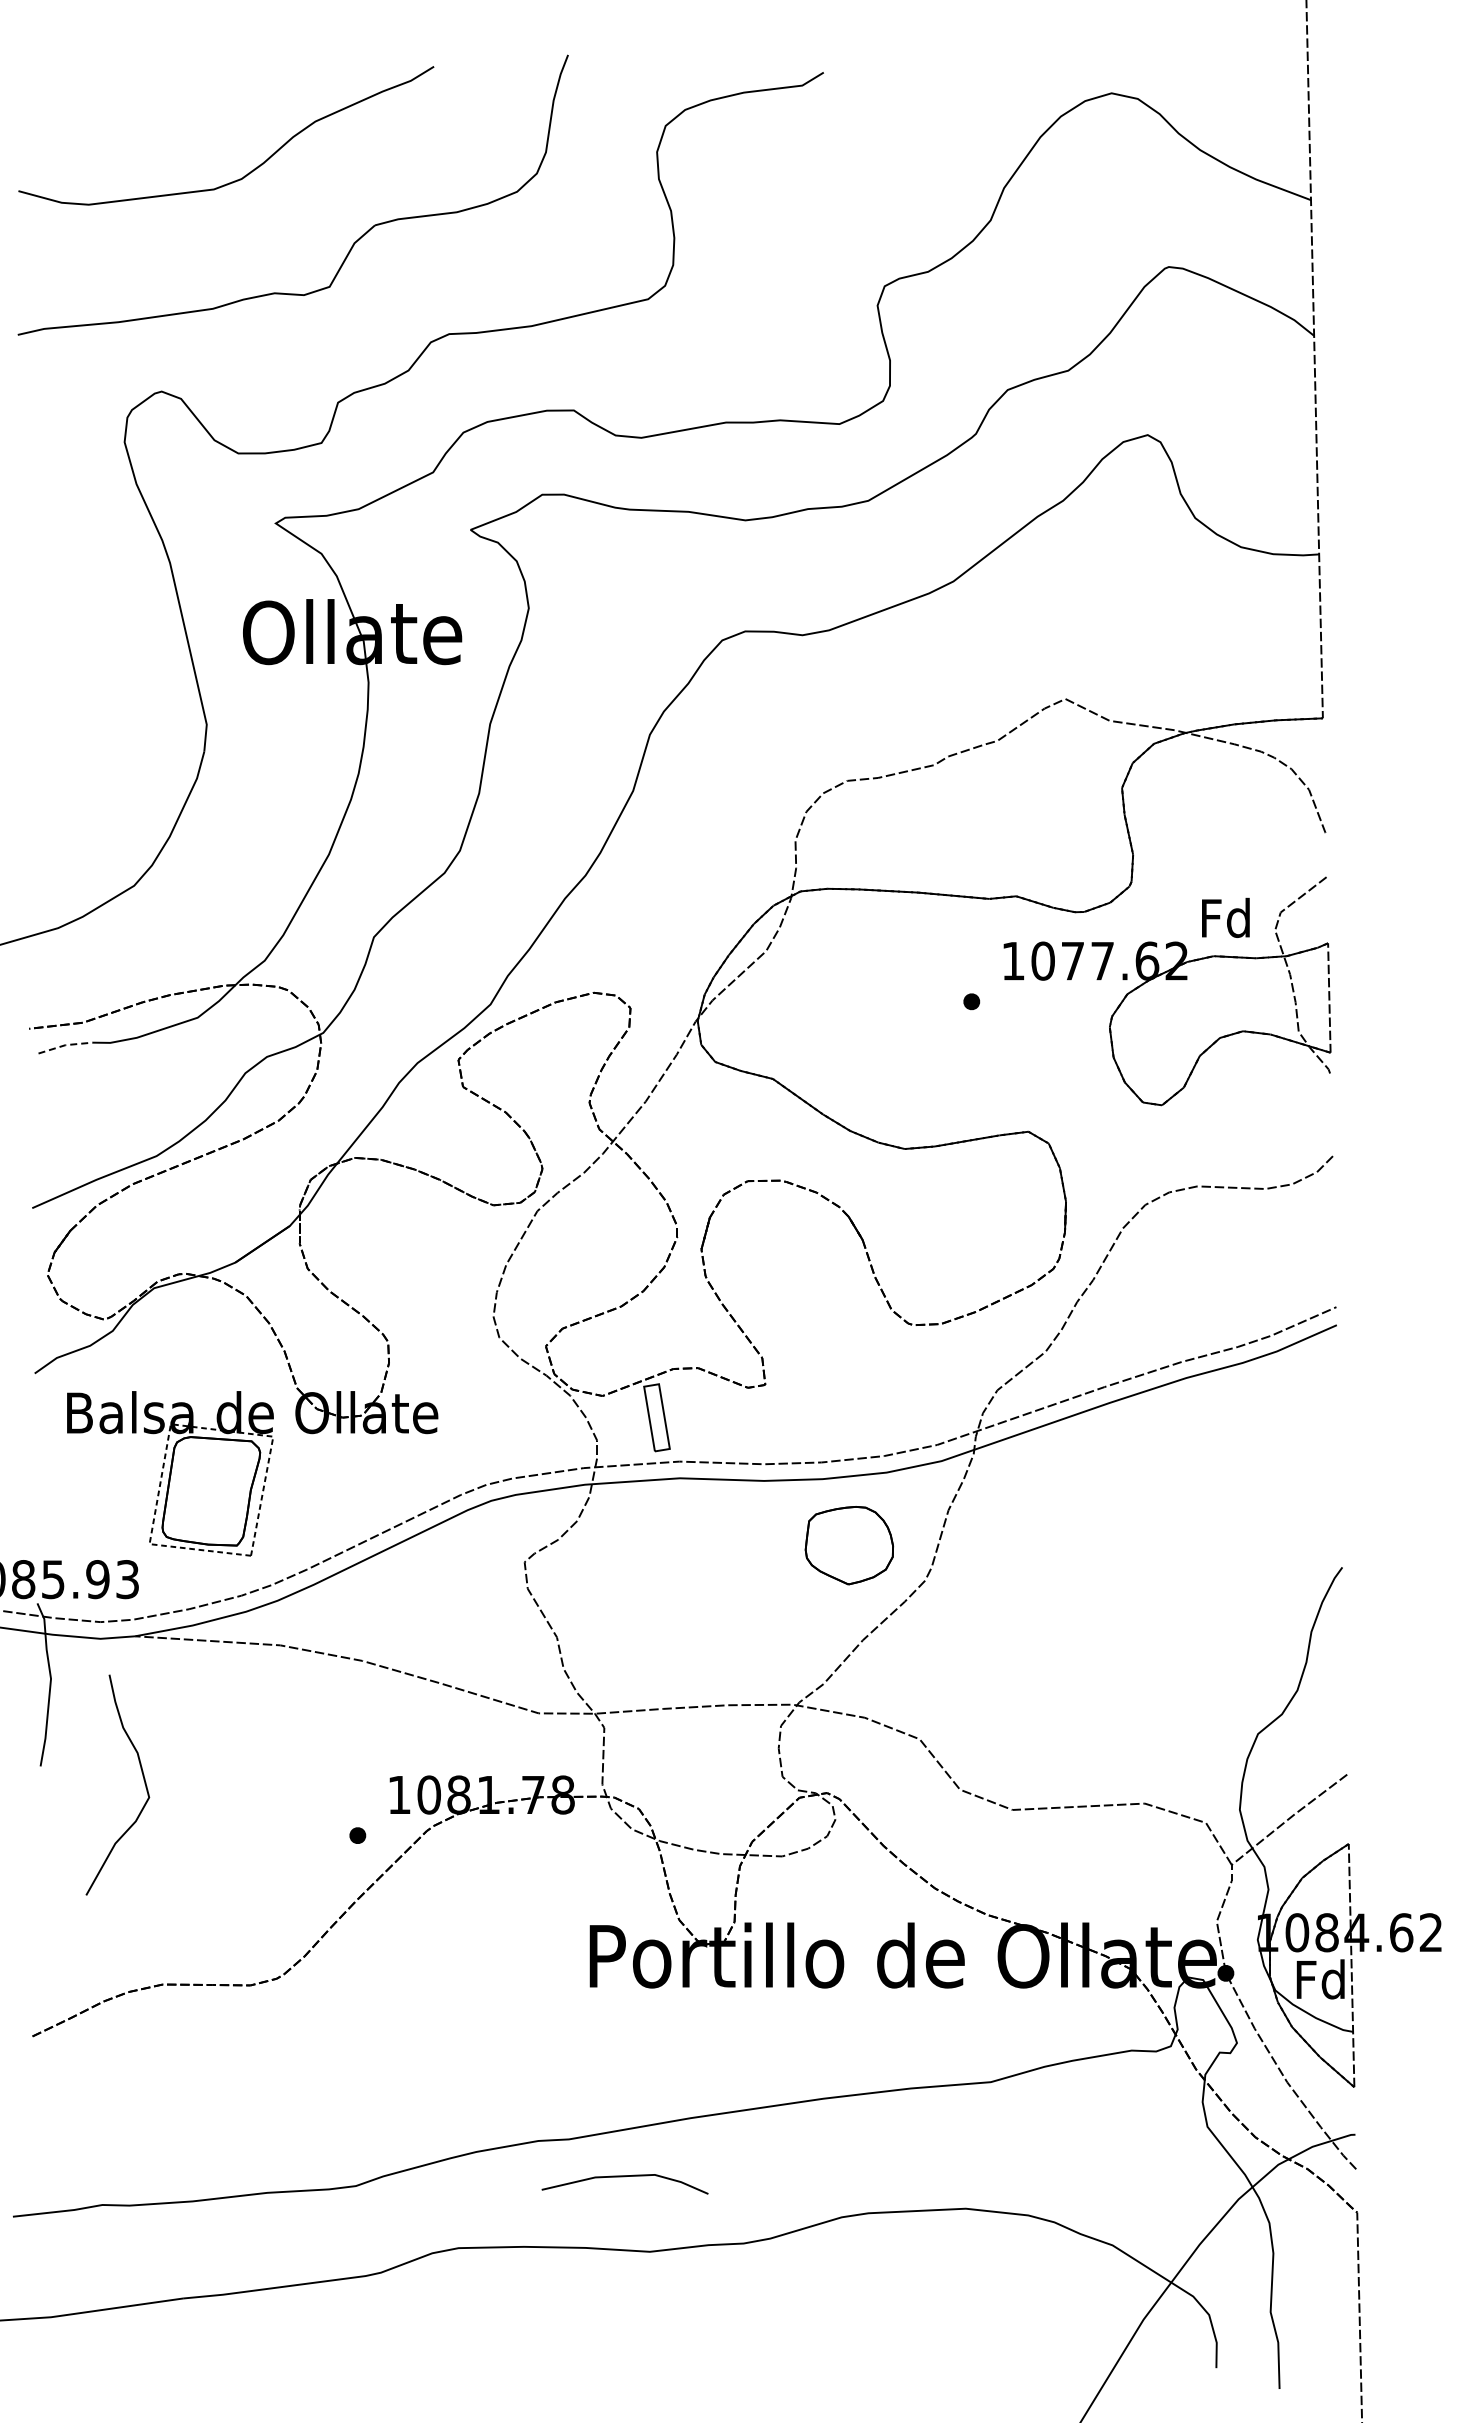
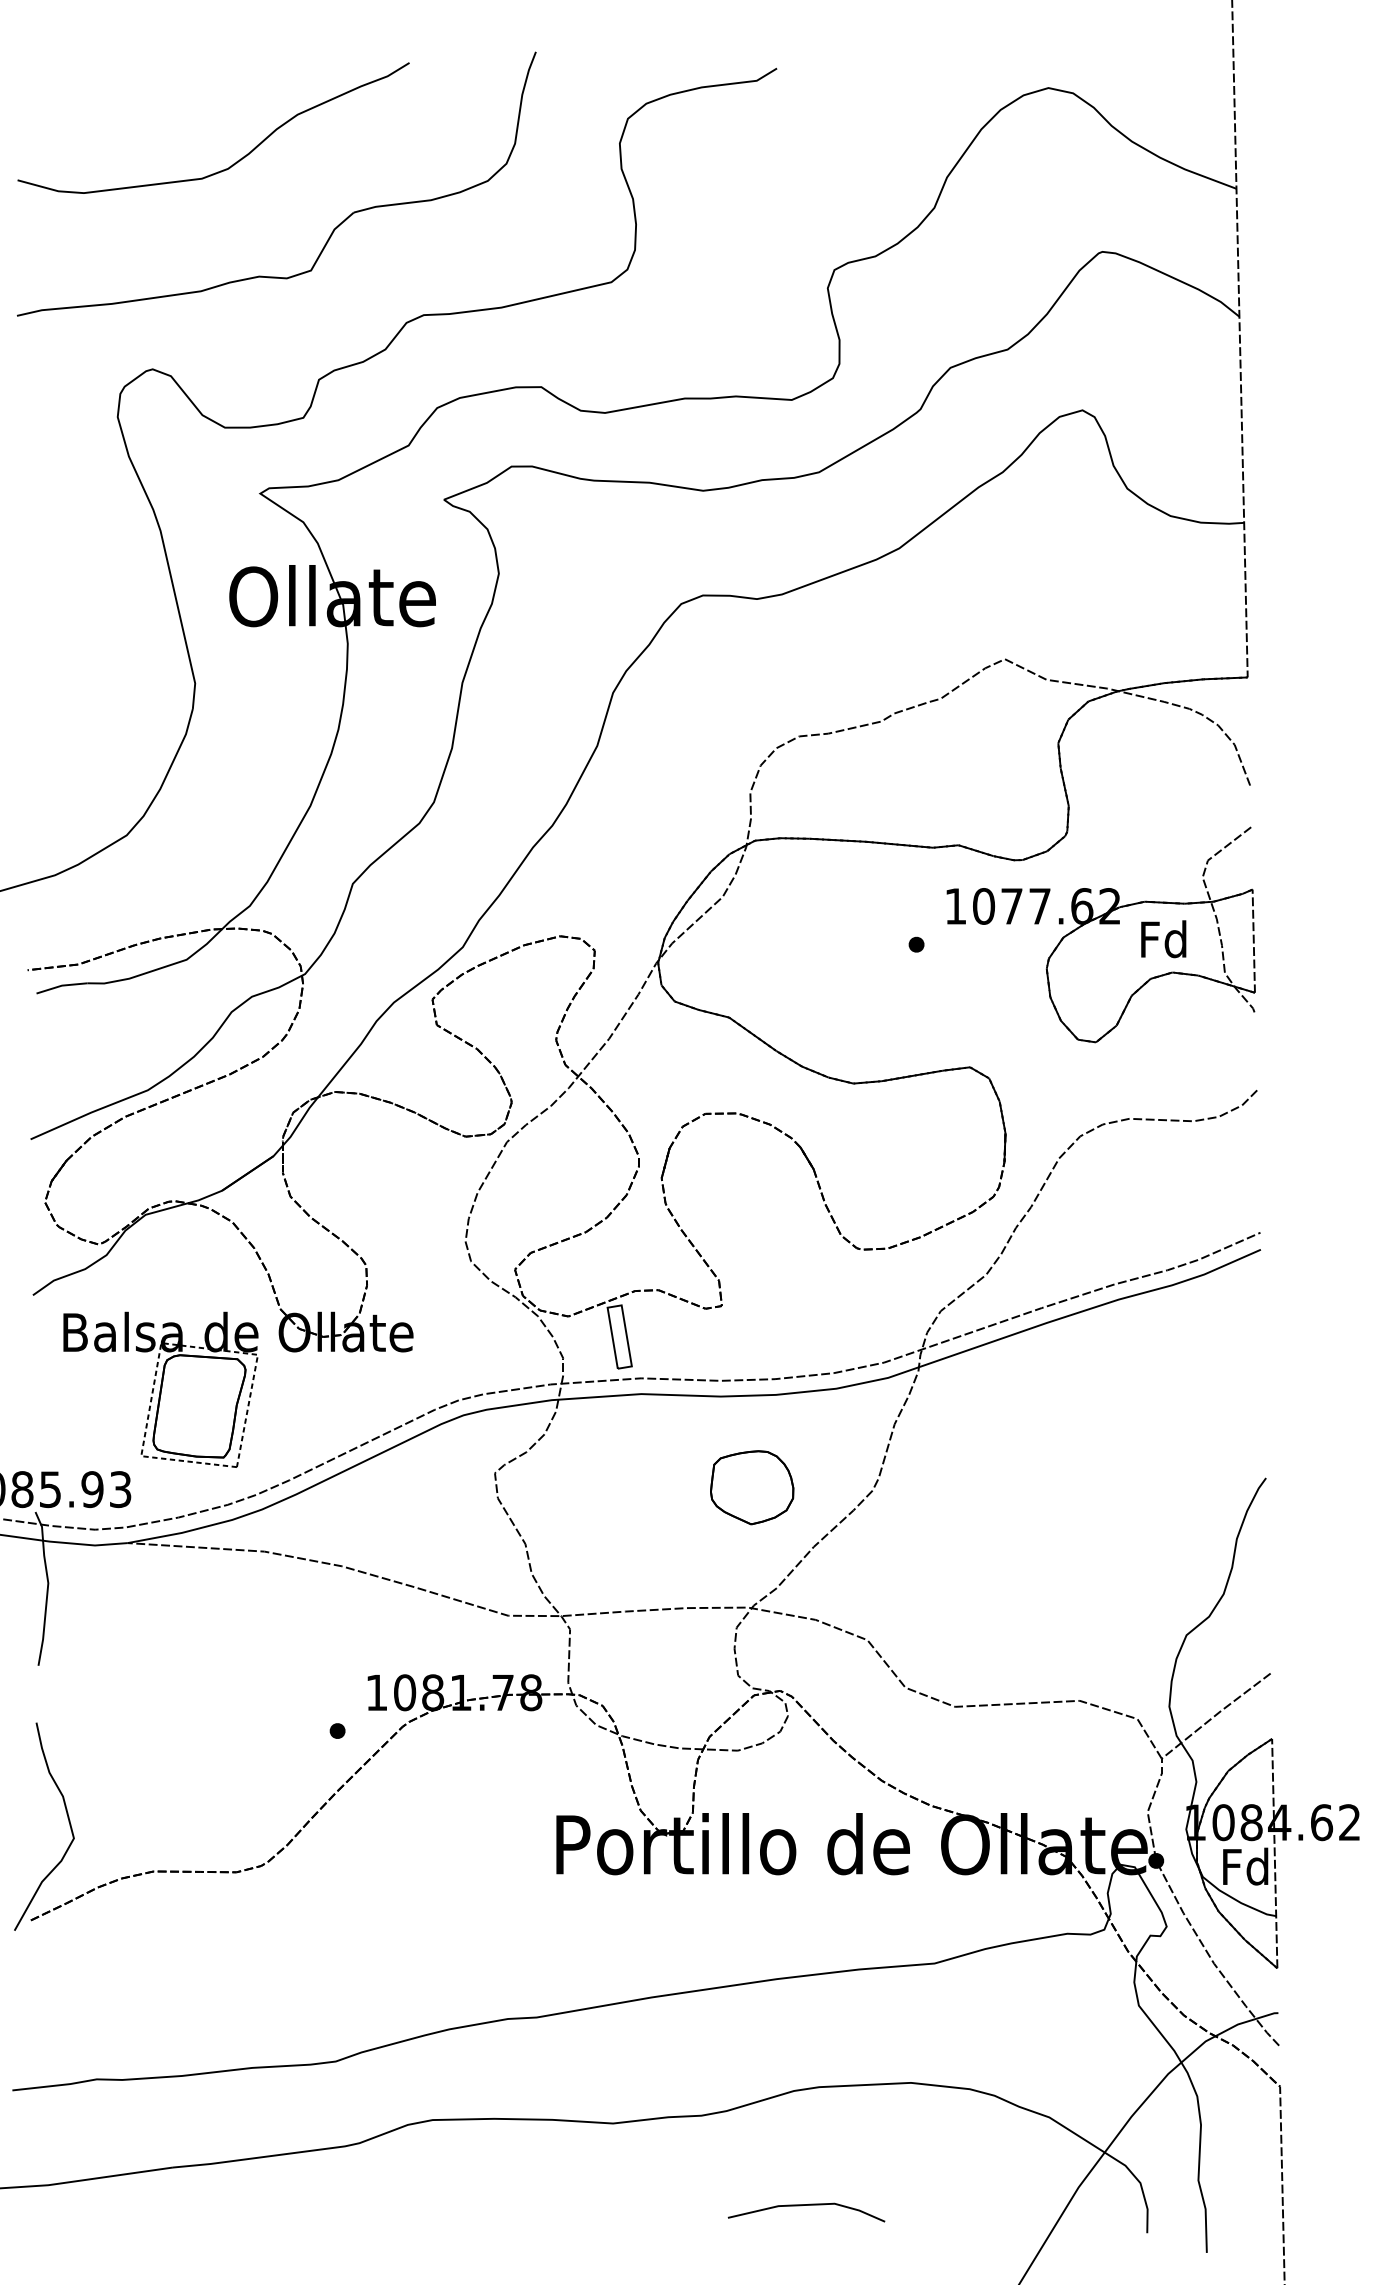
text: (1225, 917) -> (1163, 938), moved
line: (65, 1045) -> (61, 985), dashed -> solid
part: (848, 1545) -> (751, 1487), moved
curve: (142, 1776) -> (67, 1818), moved
line: (624, 2177) -> (806, 2206), moved

